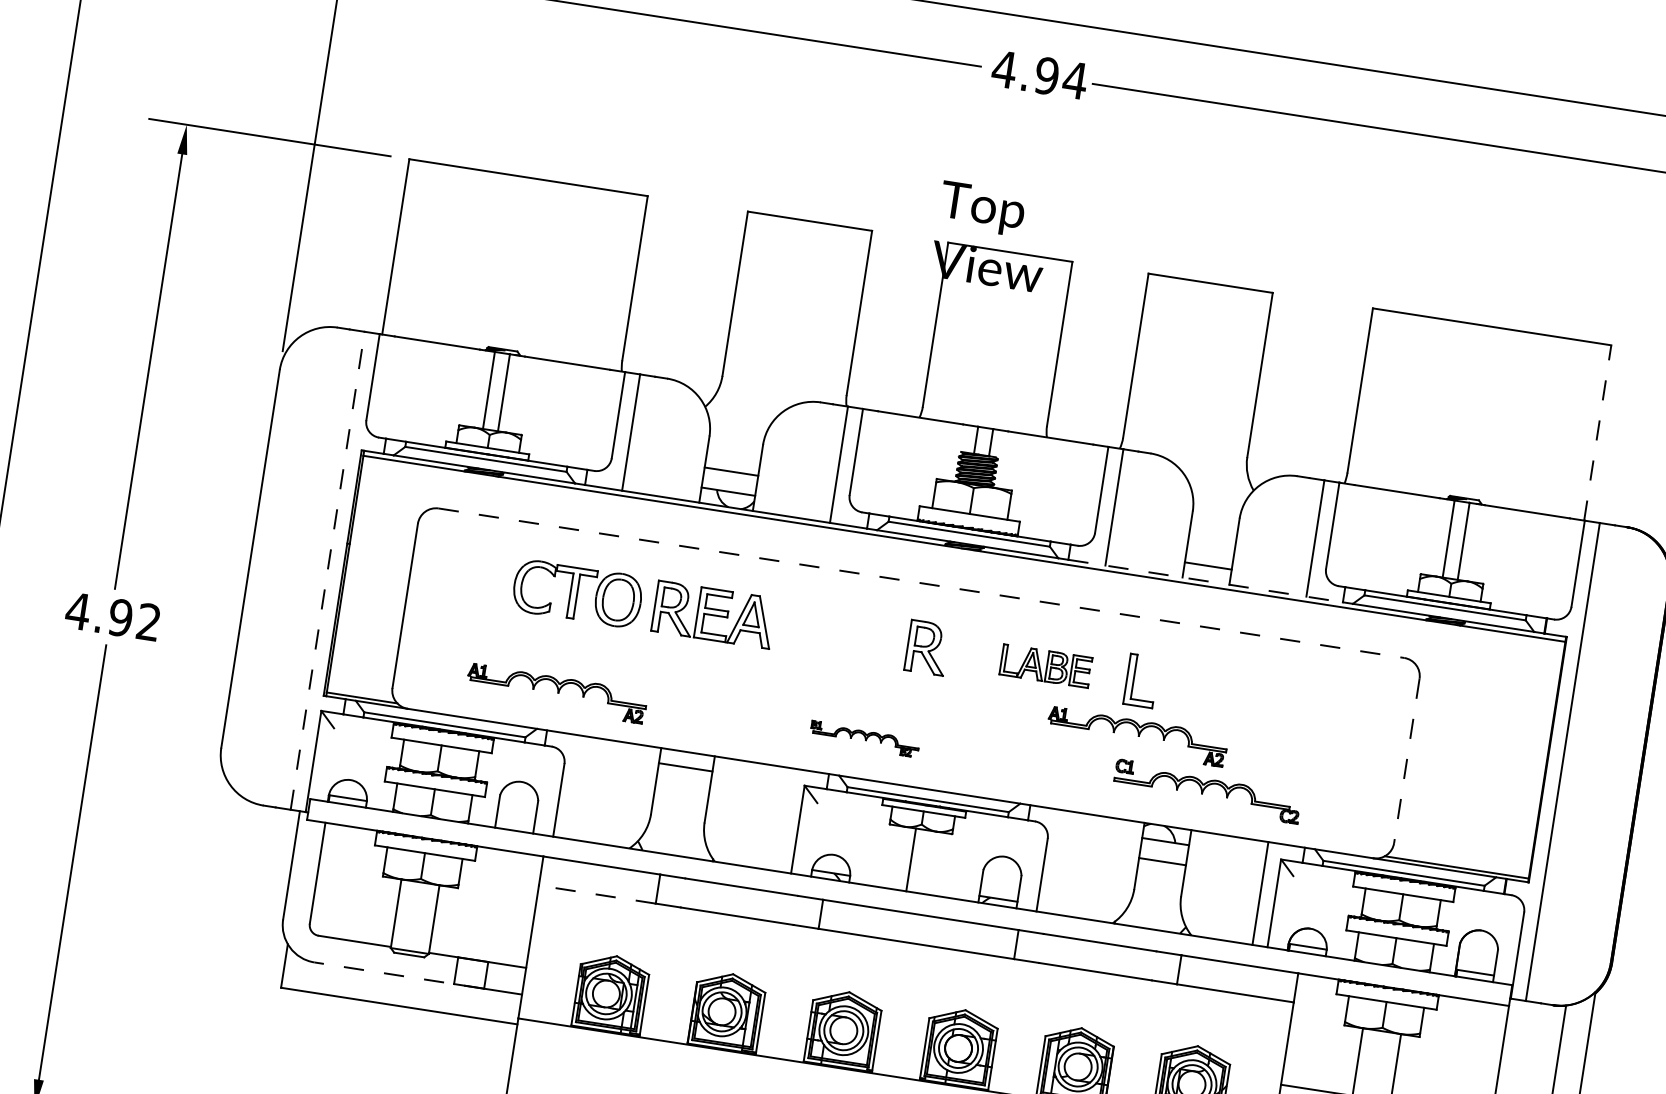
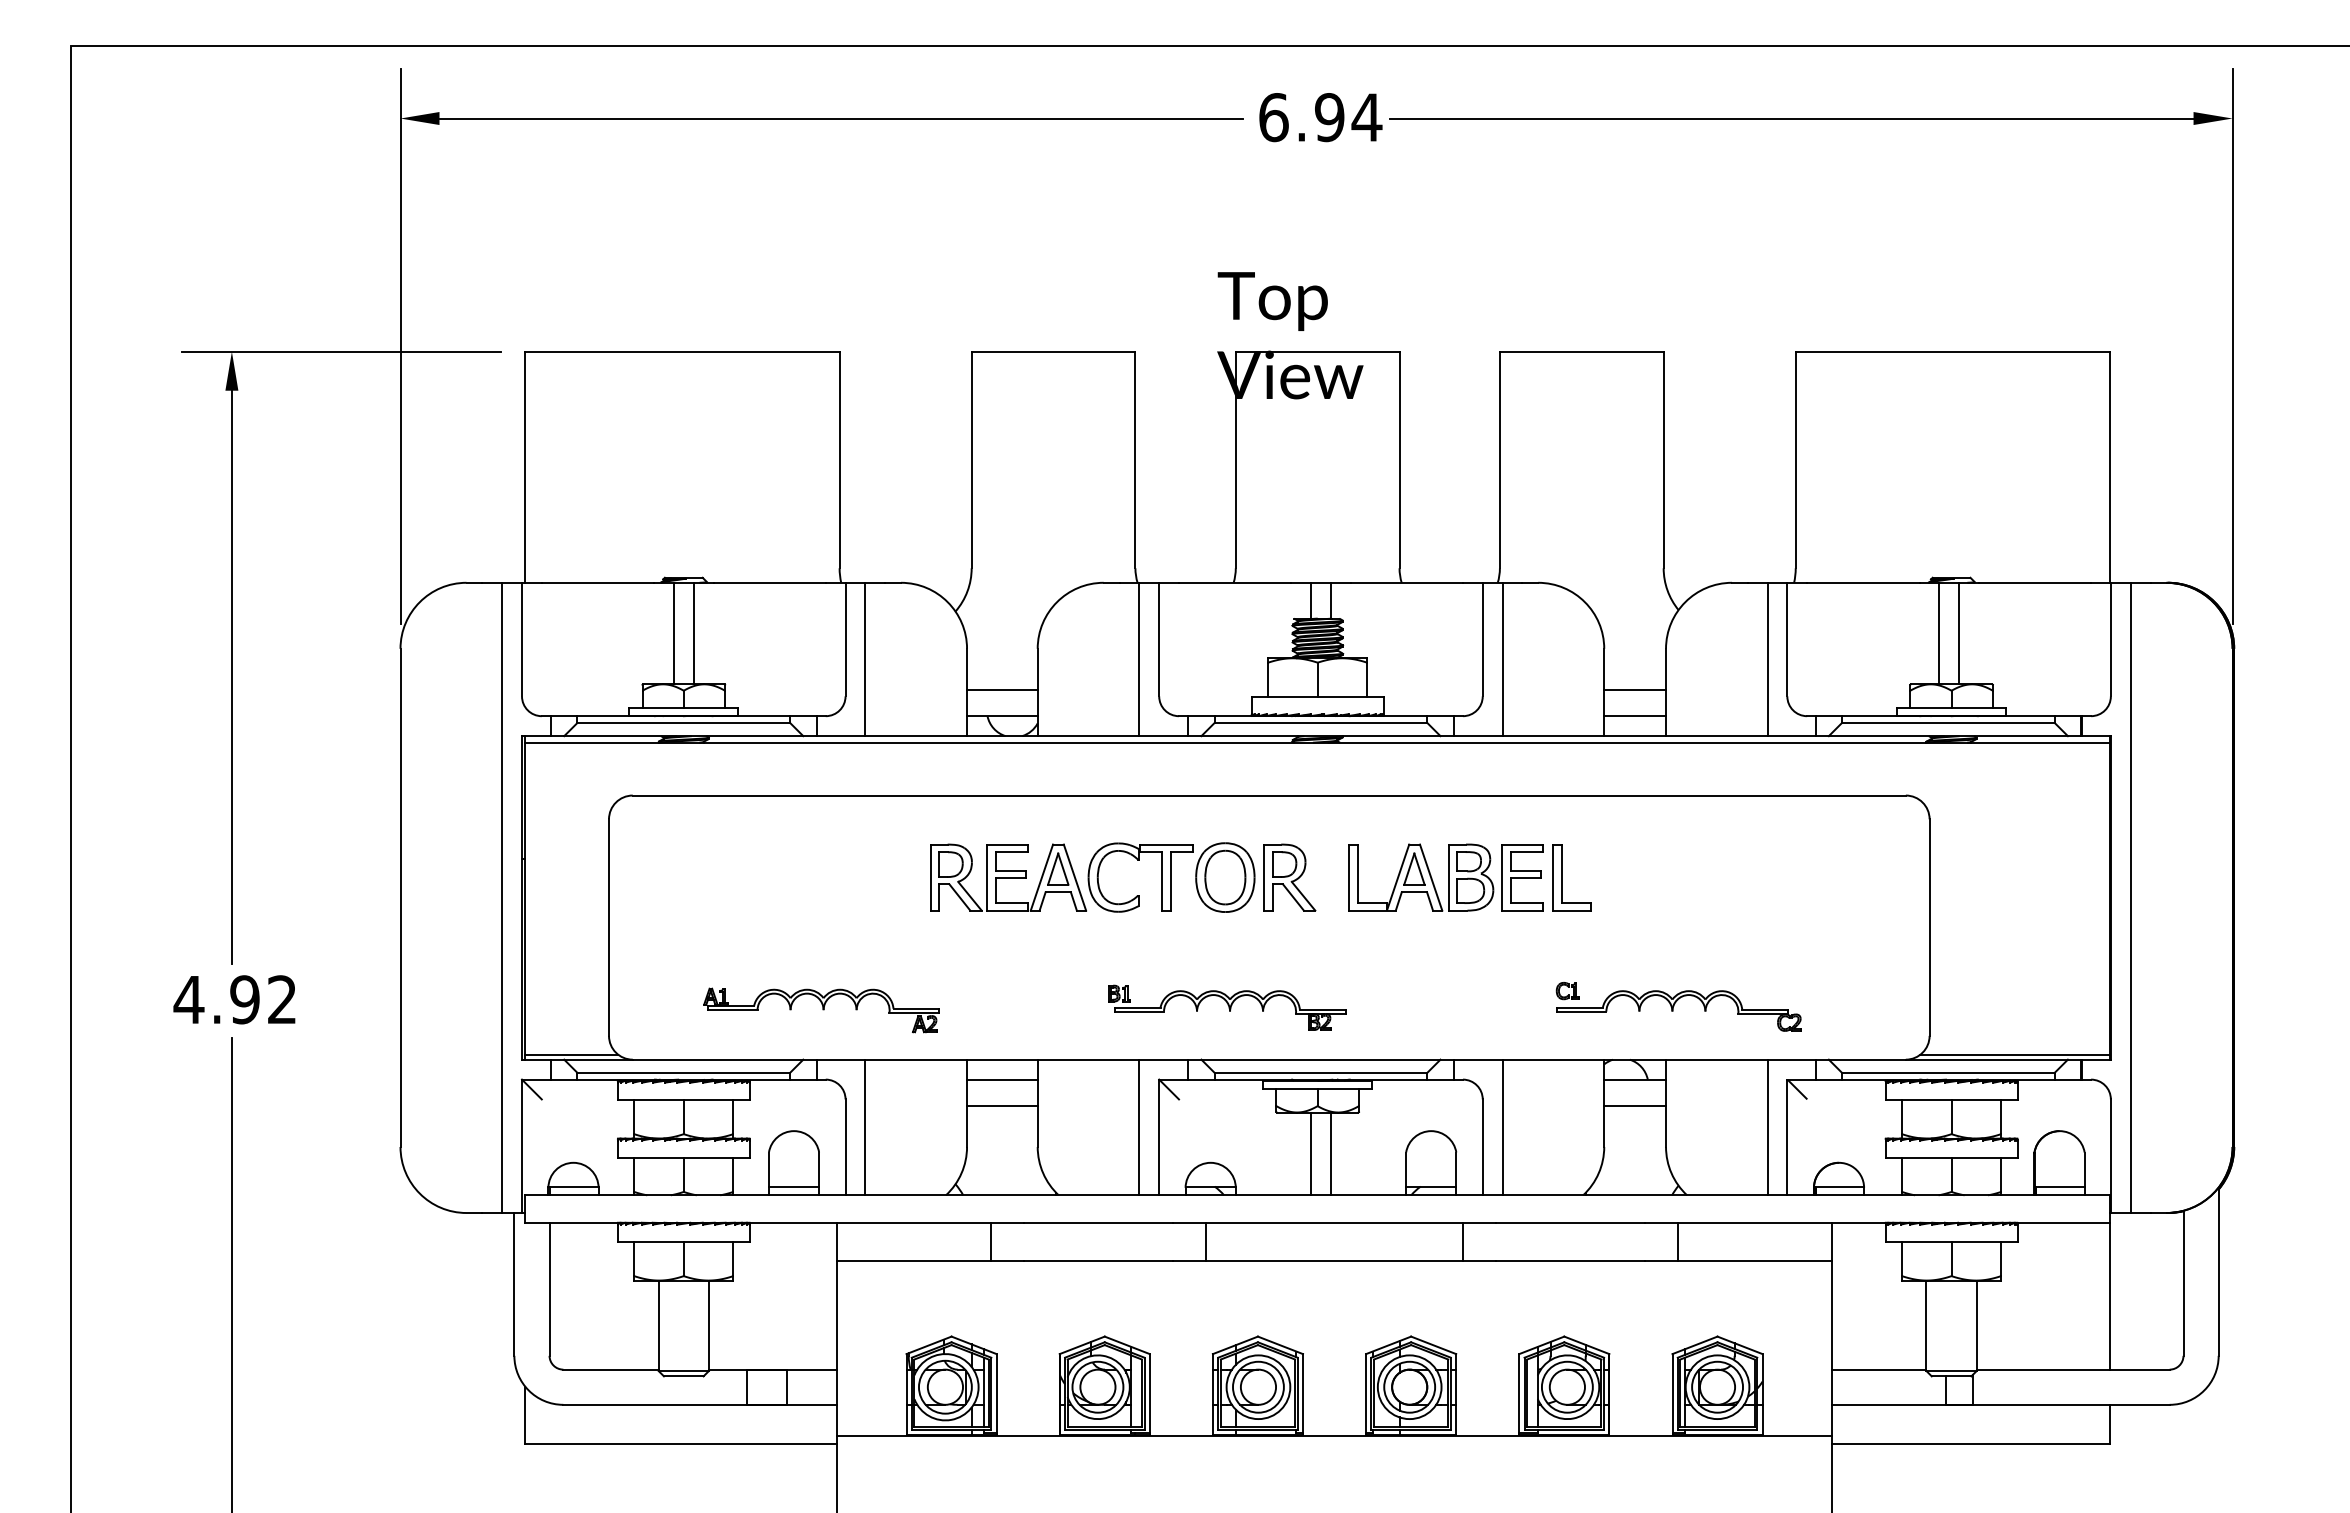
text: (1004, 69) -> (1273, 117), 4.94 -> 6.94
line: (1598, 433) -> (2110, 467), dashed -> solid
line: (1211, 545) -> (1635, 689), added
line: (327, 570) -> (502, 897), dashed -> solid
line: (1206, 581) -> (1635, 736), dashed -> solid
line: (921, 583) -> (1269, 795), dashed -> solid
part: (577, 593) -> (1171, 877), moved
part: (1045, 666) -> (1445, 877), size x1.67
part: (1137, 736) -> (1577, 950), removed
part: (864, 739) -> (1227, 1007), size x1.67
line: (1406, 761) -> (1929, 928), dashed -> solid
line: (576, 787) -> (865, 1127), added
line: (682, 787) -> (1002, 1106), added
line: (784, 819) -> (1139, 1127), added
line: (514, 823) -> (793, 1186), added
line: (925, 861) -> (1330, 1153), added
line: (1059, 862) -> (1502, 1127), added
line: (596, 894) -> (913, 1261), dashed -> solid
line: (399, 975) -> (675, 1404), dashed -> solid

